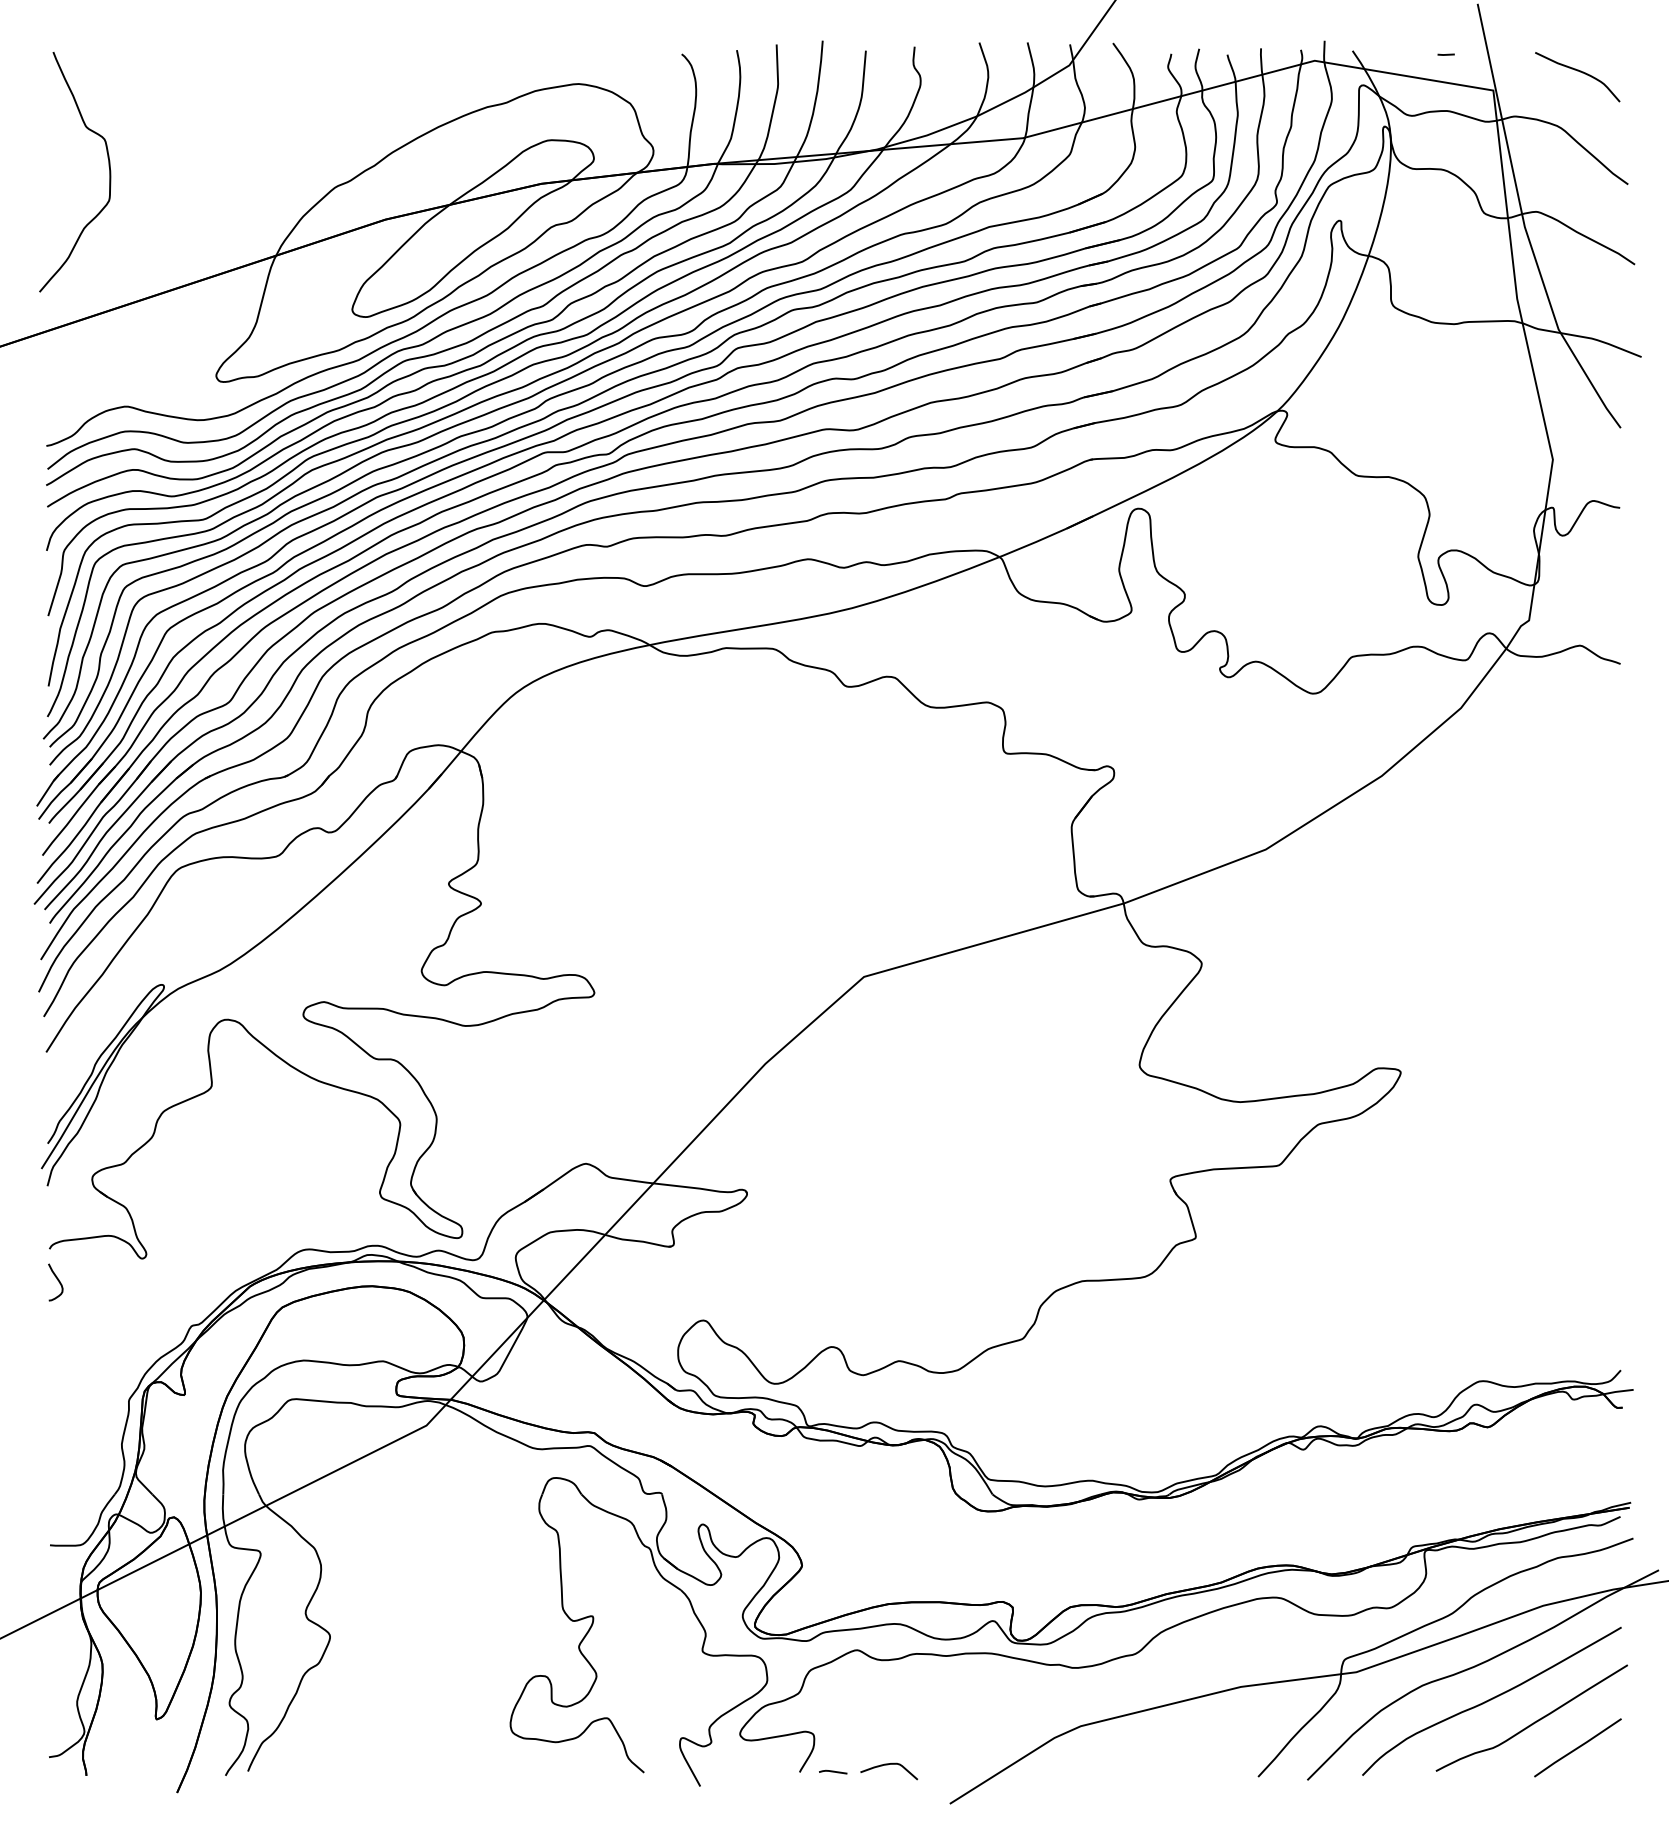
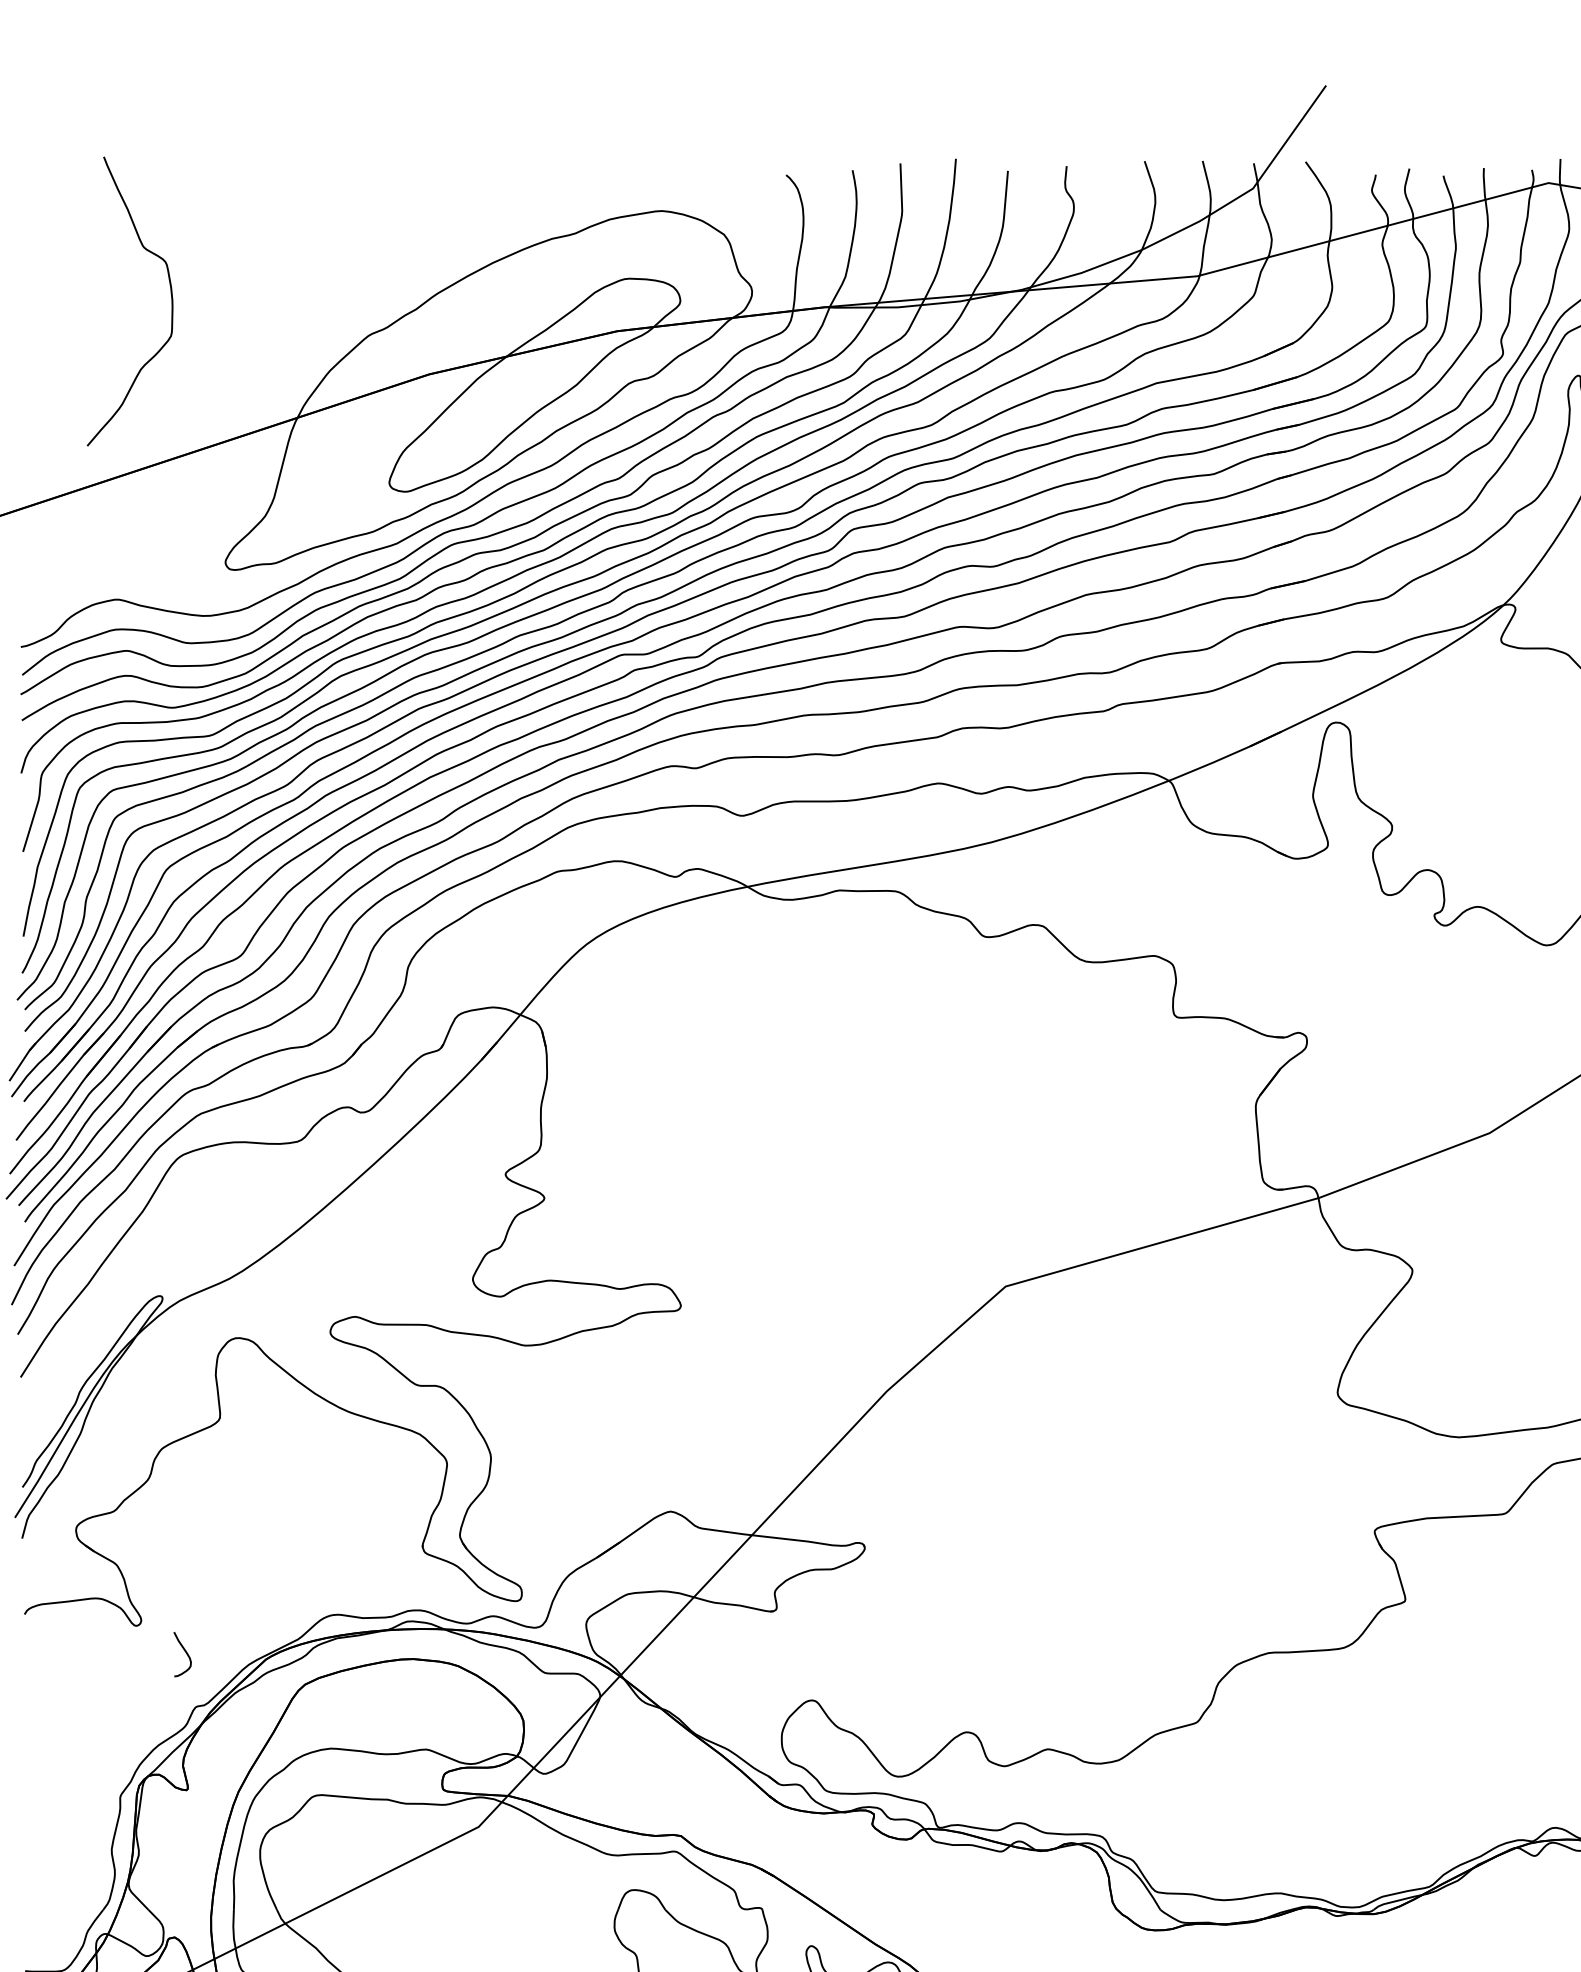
curve: (108, 166) -> (170, 294), moved
curve: (57, 1280) -> (184, 1652), moved

